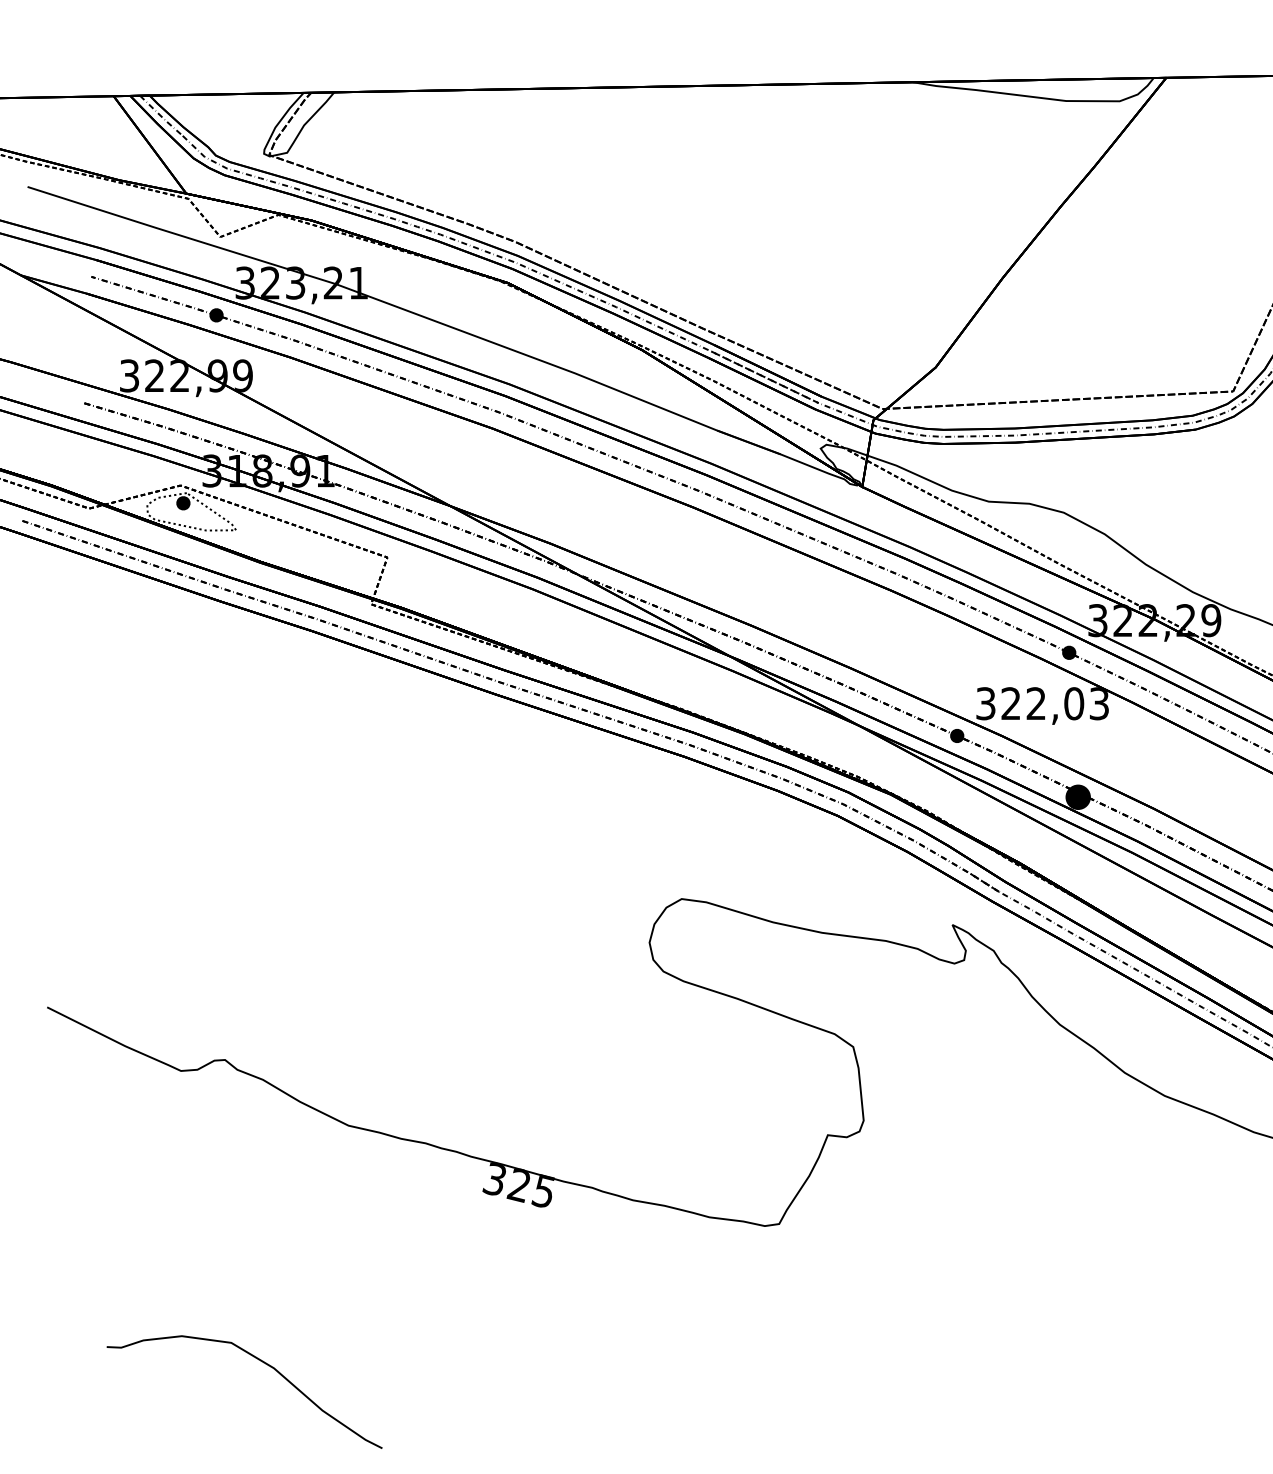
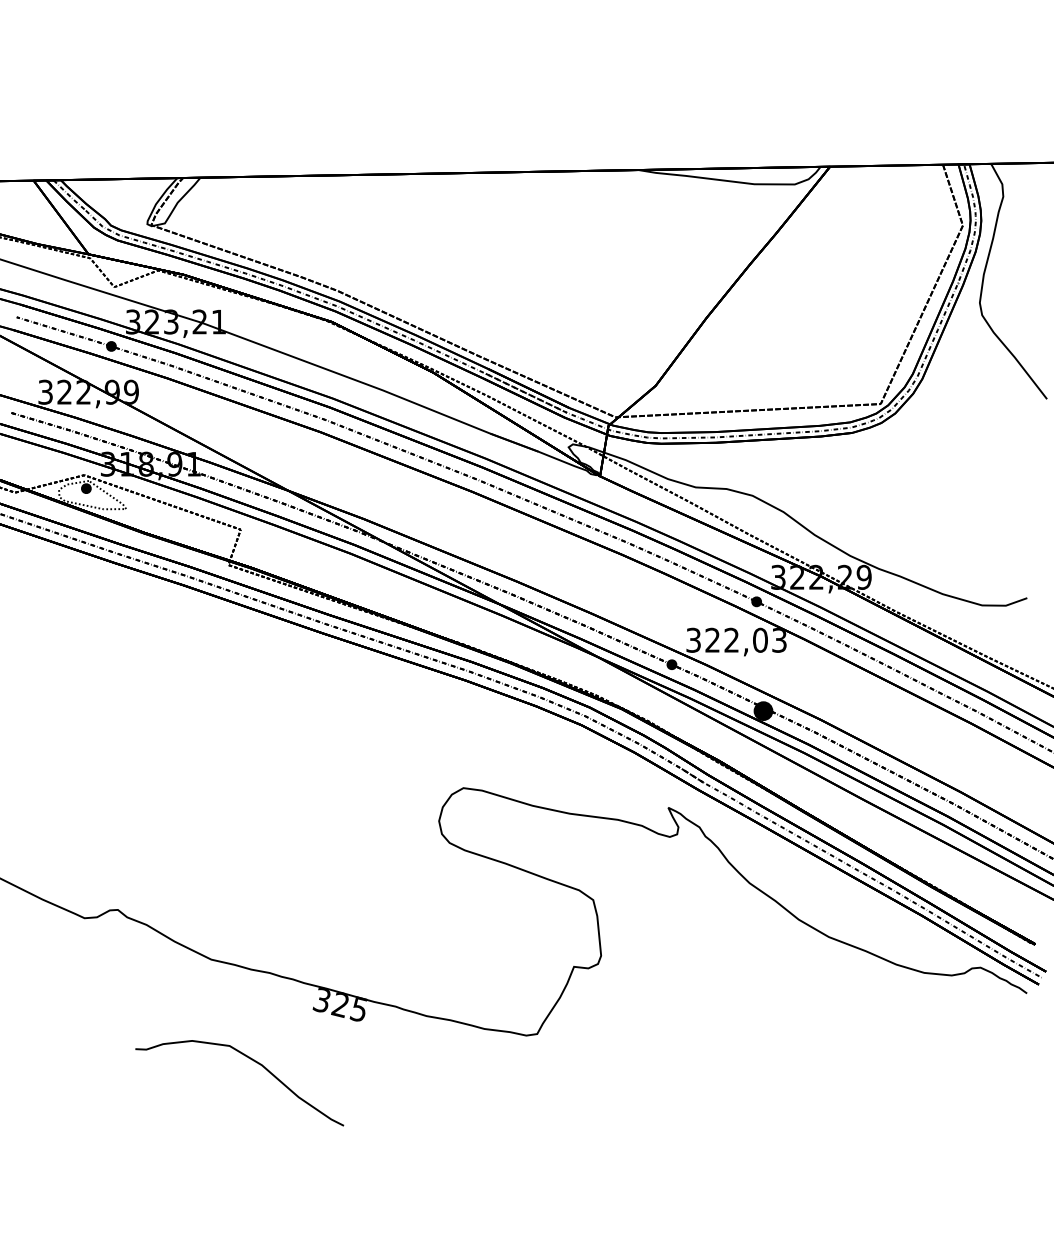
curve: (260, 1362) -> (251, 1060), moved

